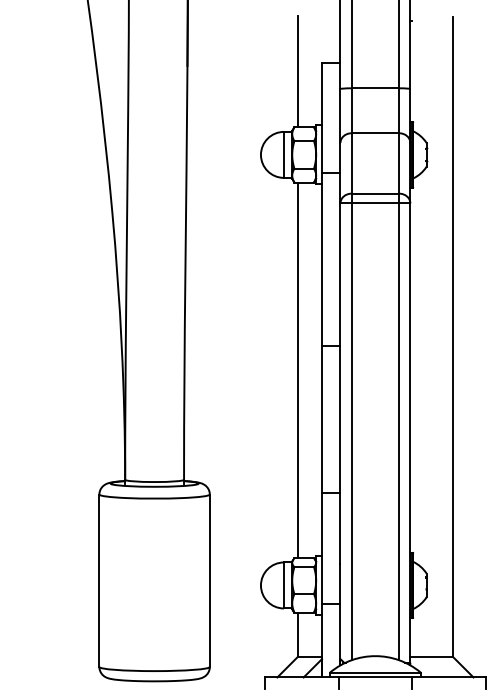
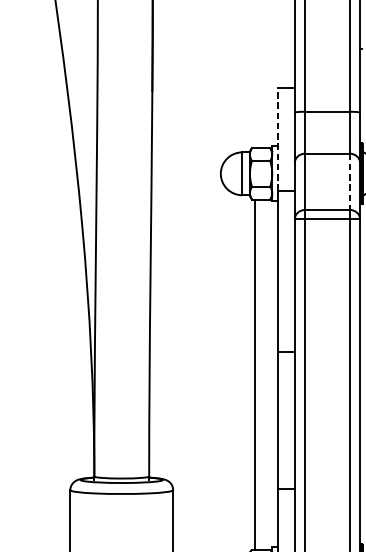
line: (298, 71) -> (255, 96), removed
line: (322, 117) -> (278, 138), solid -> dashed
line: (399, 164) -> (349, 182), solid -> dashed

